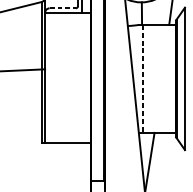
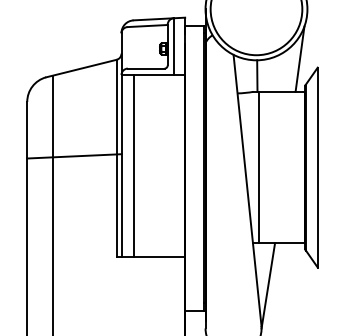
line: (62, 8) -> (146, 68), dashed -> solid
line: (53, 78) -> (133, 166), added
line: (142, 78) -> (258, 167), dashed -> solid

